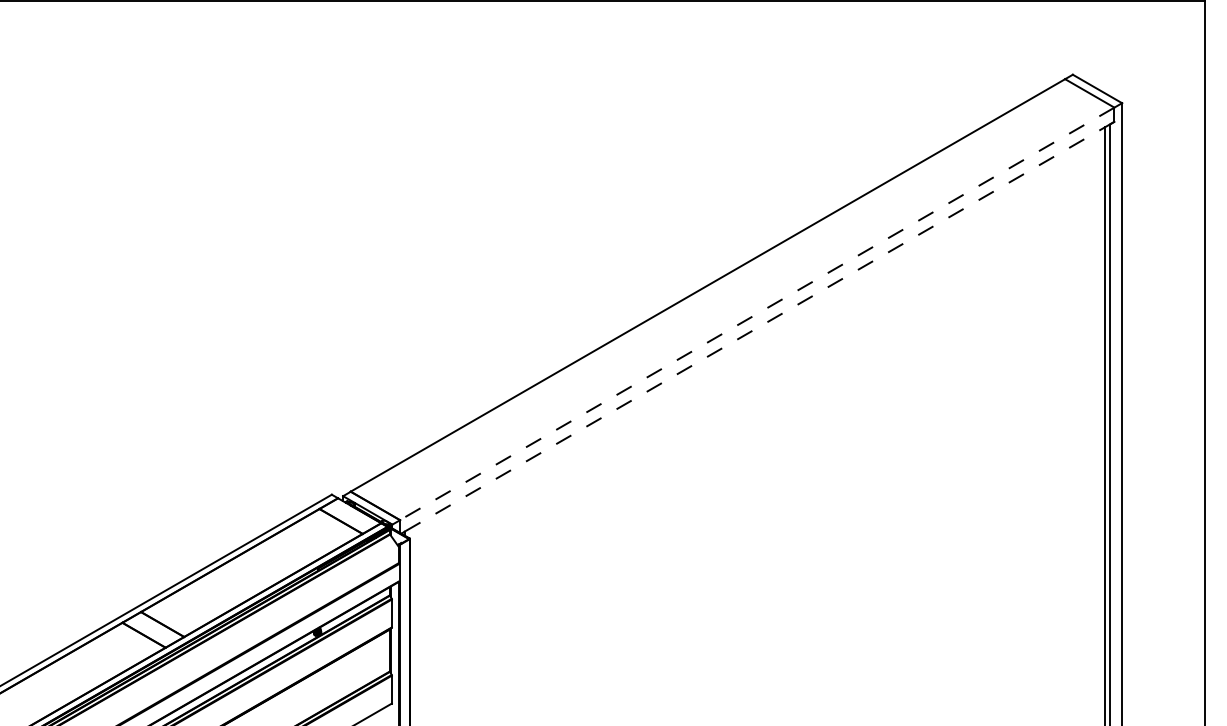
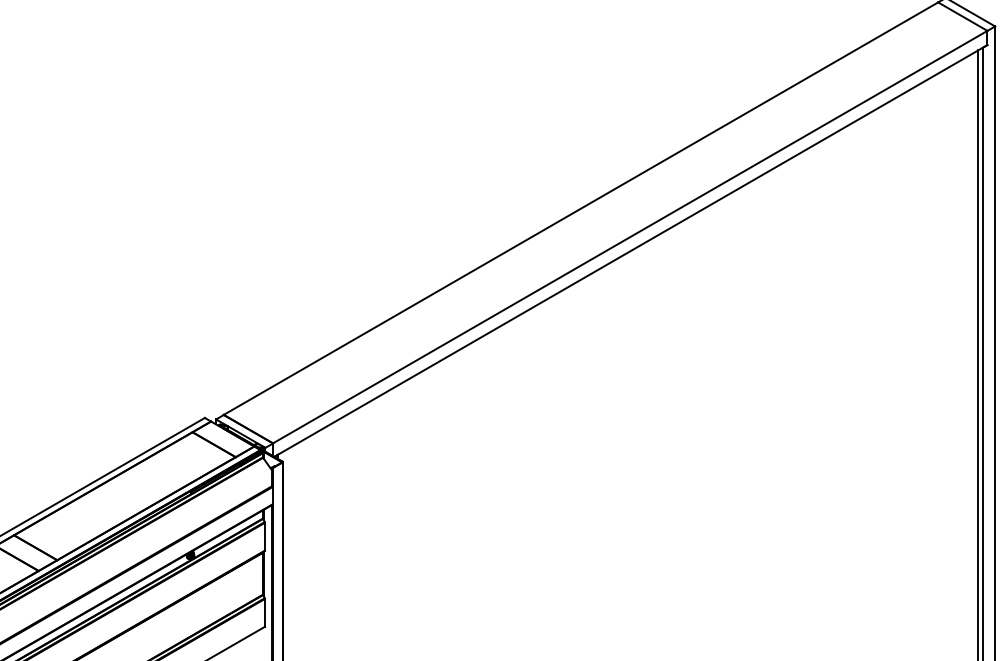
line: (756, 314) -> (629, 237), dashed -> solid
line: (757, 327) -> (630, 250), dashed -> solid

